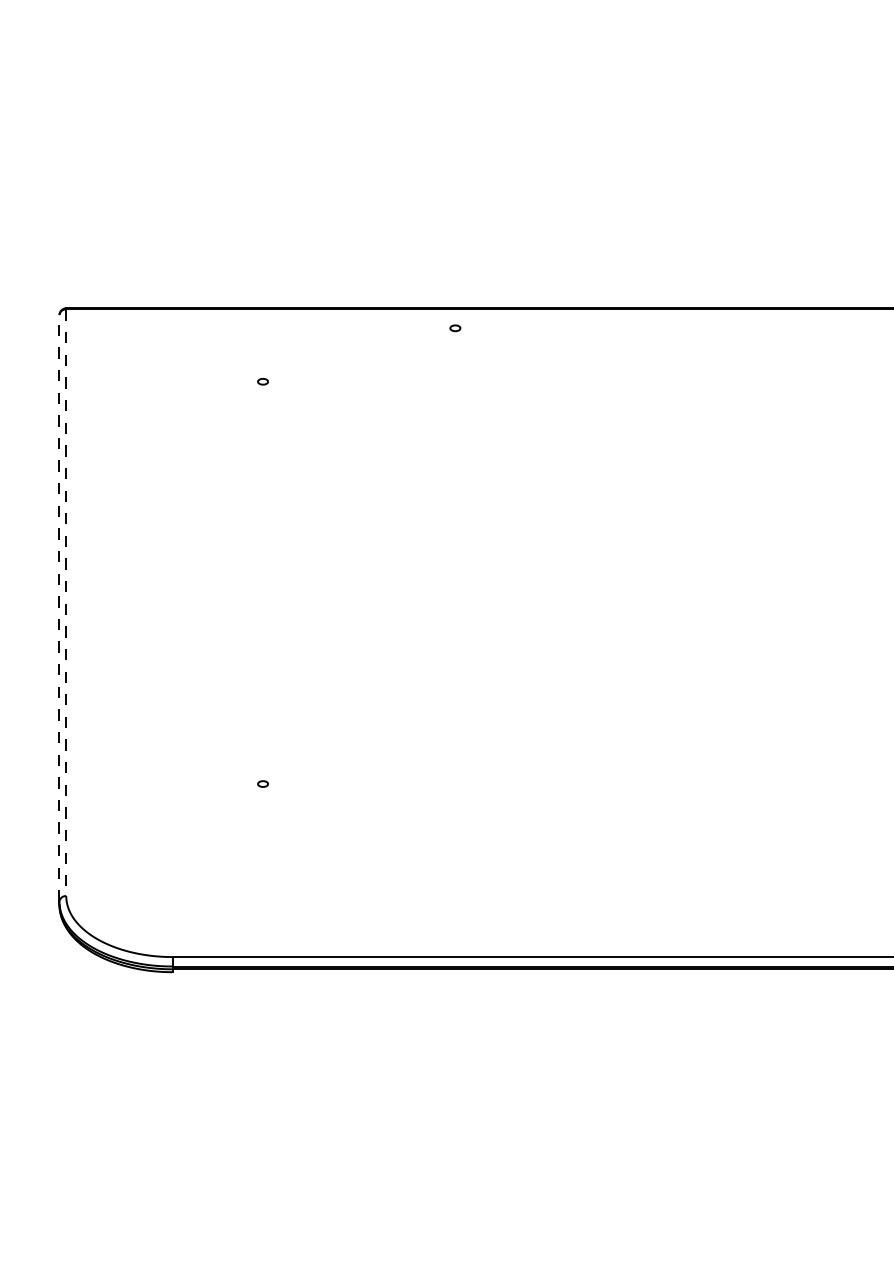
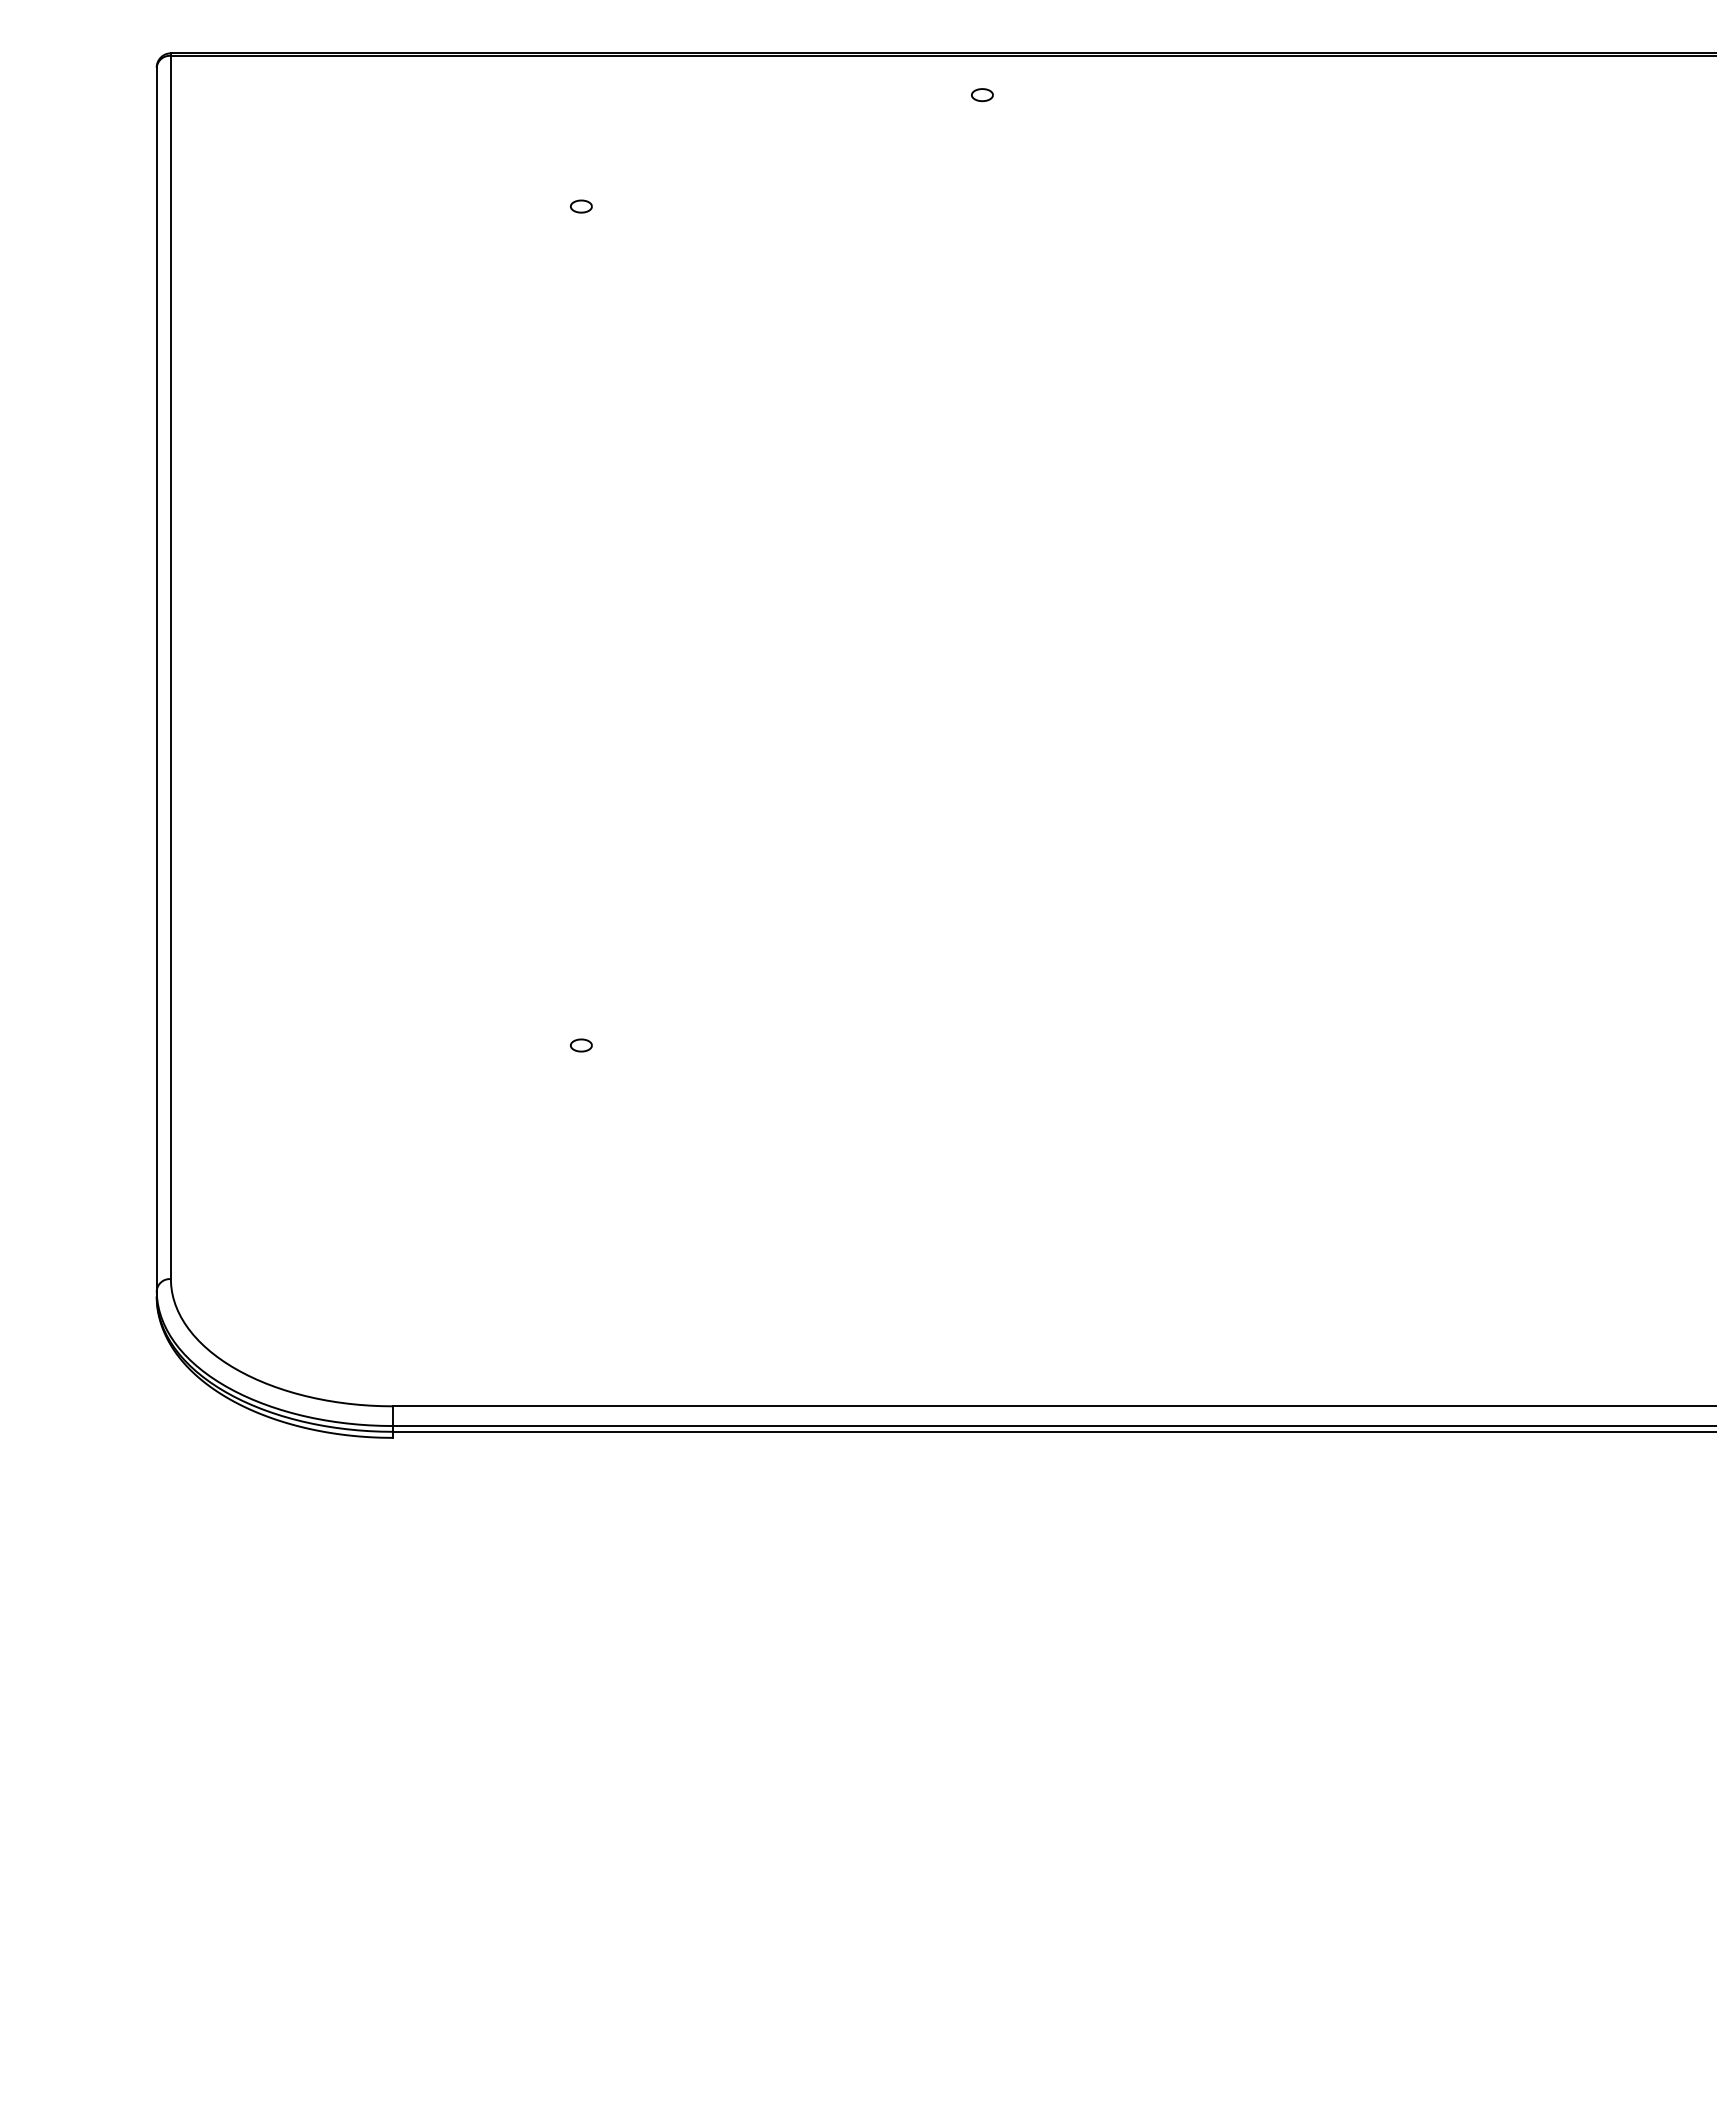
line: (66, 603) -> (171, 668), dashed -> solid
line: (59, 607) -> (156, 677), dashed -> solid

